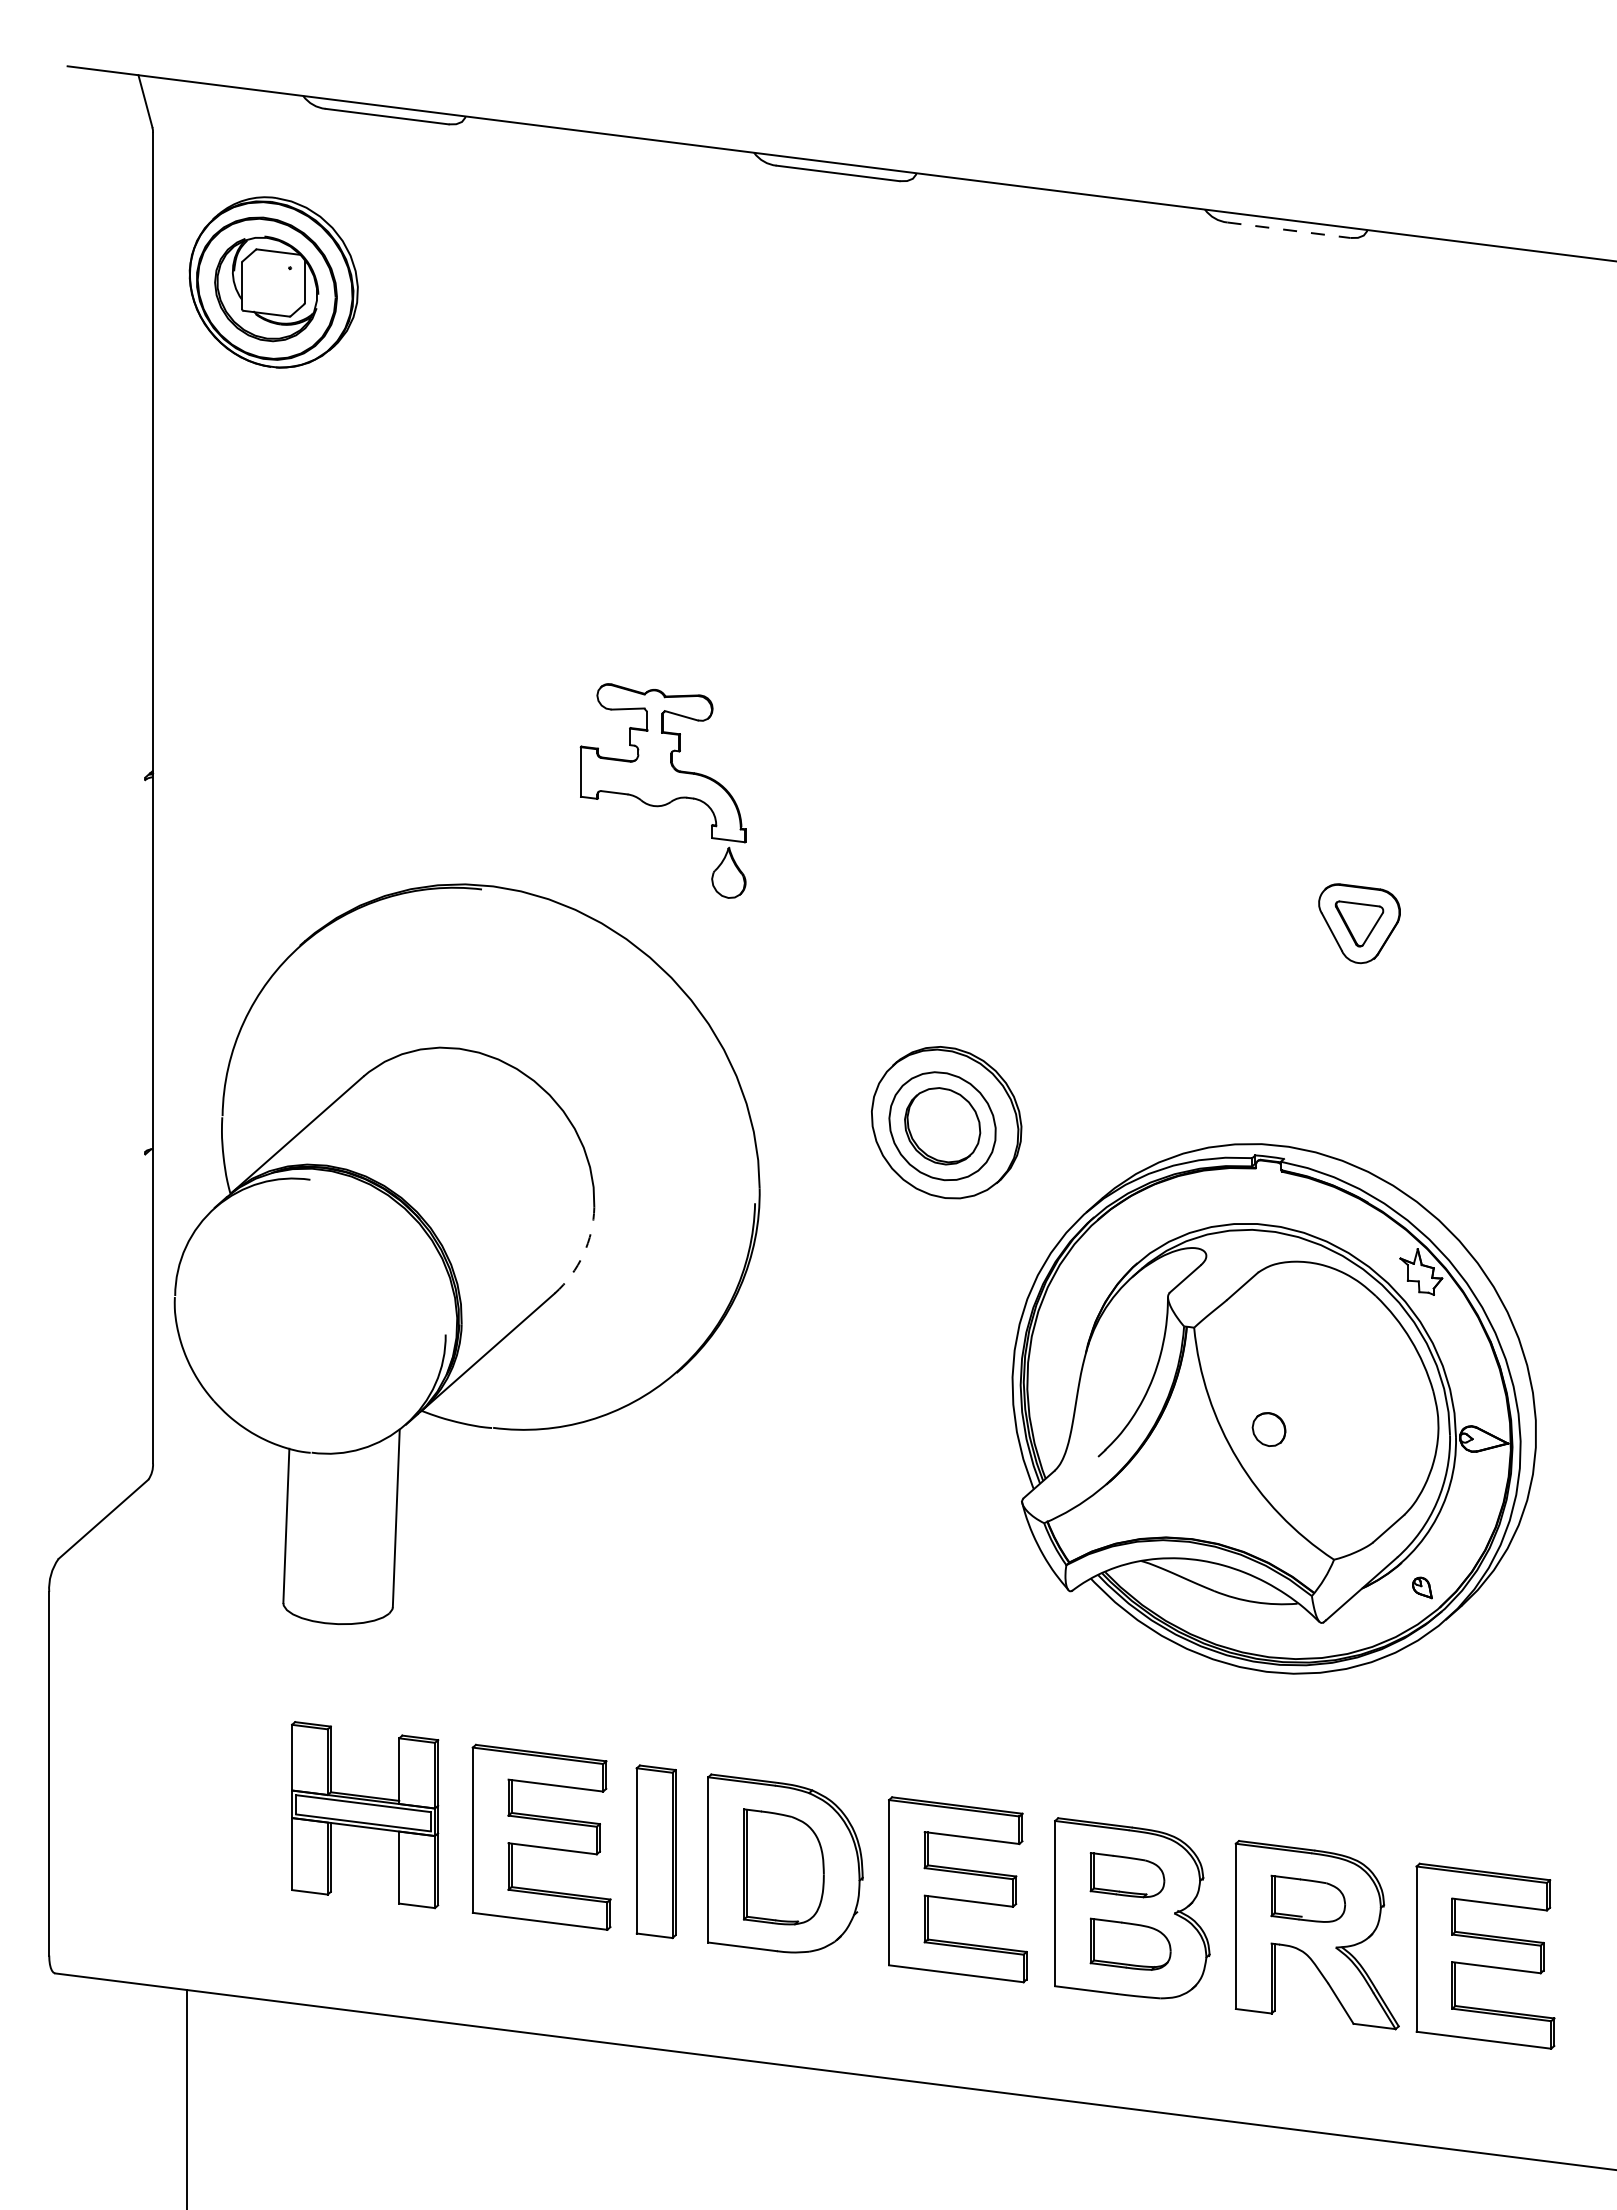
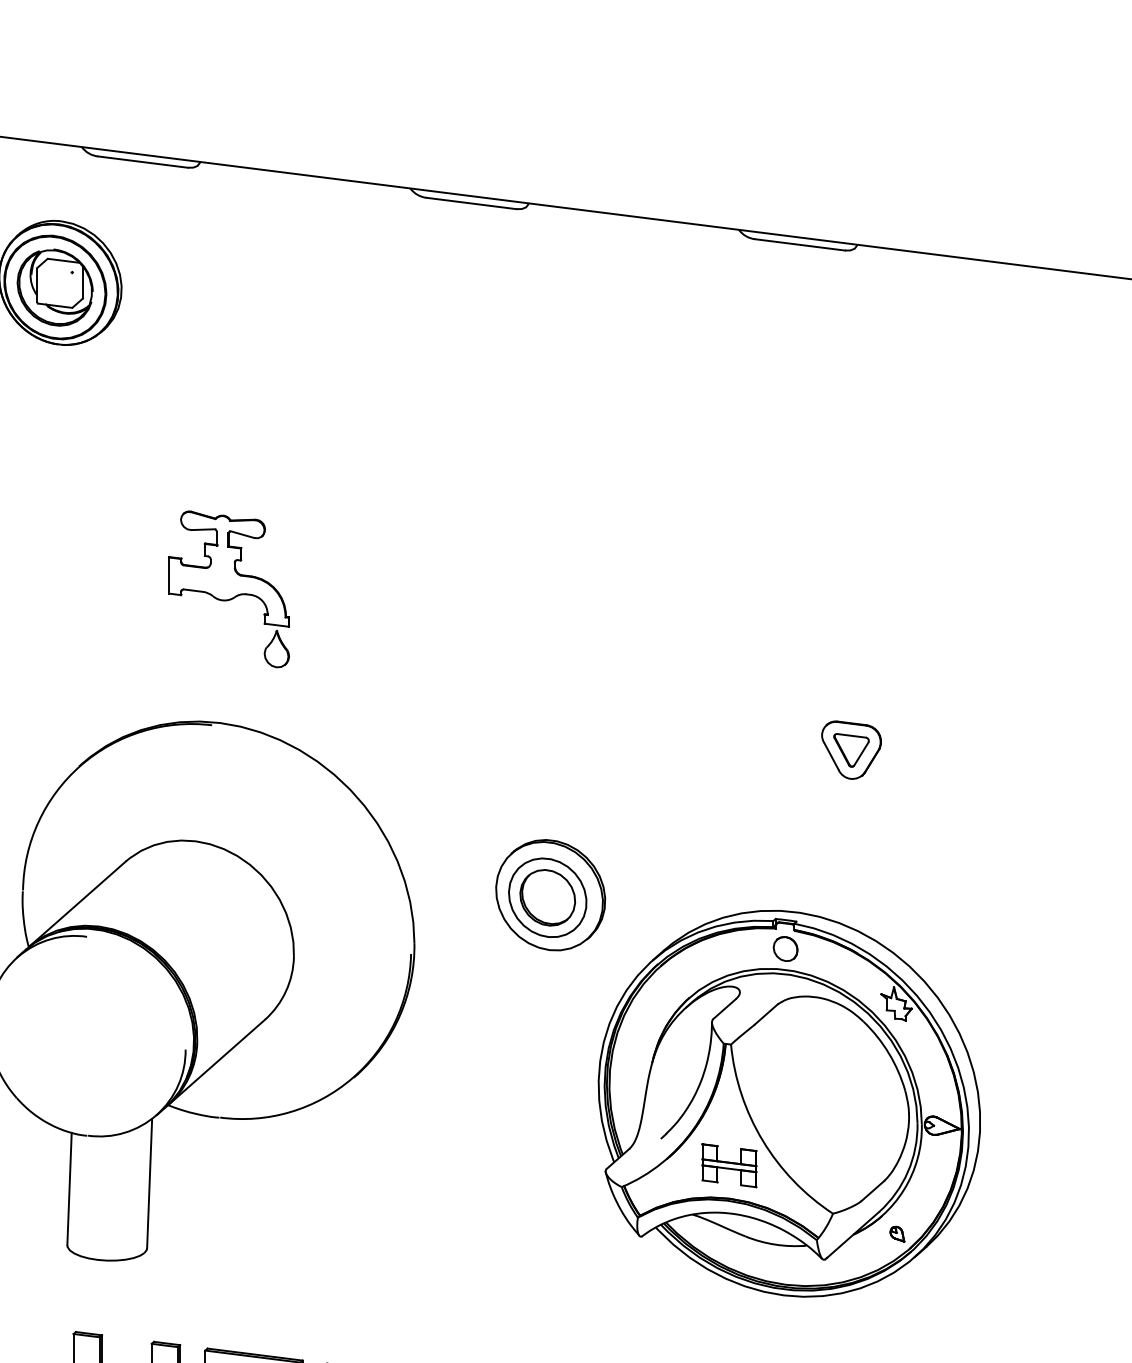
line: (1288, 230) -> (799, 245), dashed -> solid
part: (662, 790) -> (228, 589), moved
arc: (583, 1254) -> (286, 991), dashed -> solid
part: (1268, 1429) -> (785, 949), moved
part: (1191, 1493) -> (729, 1165), added

